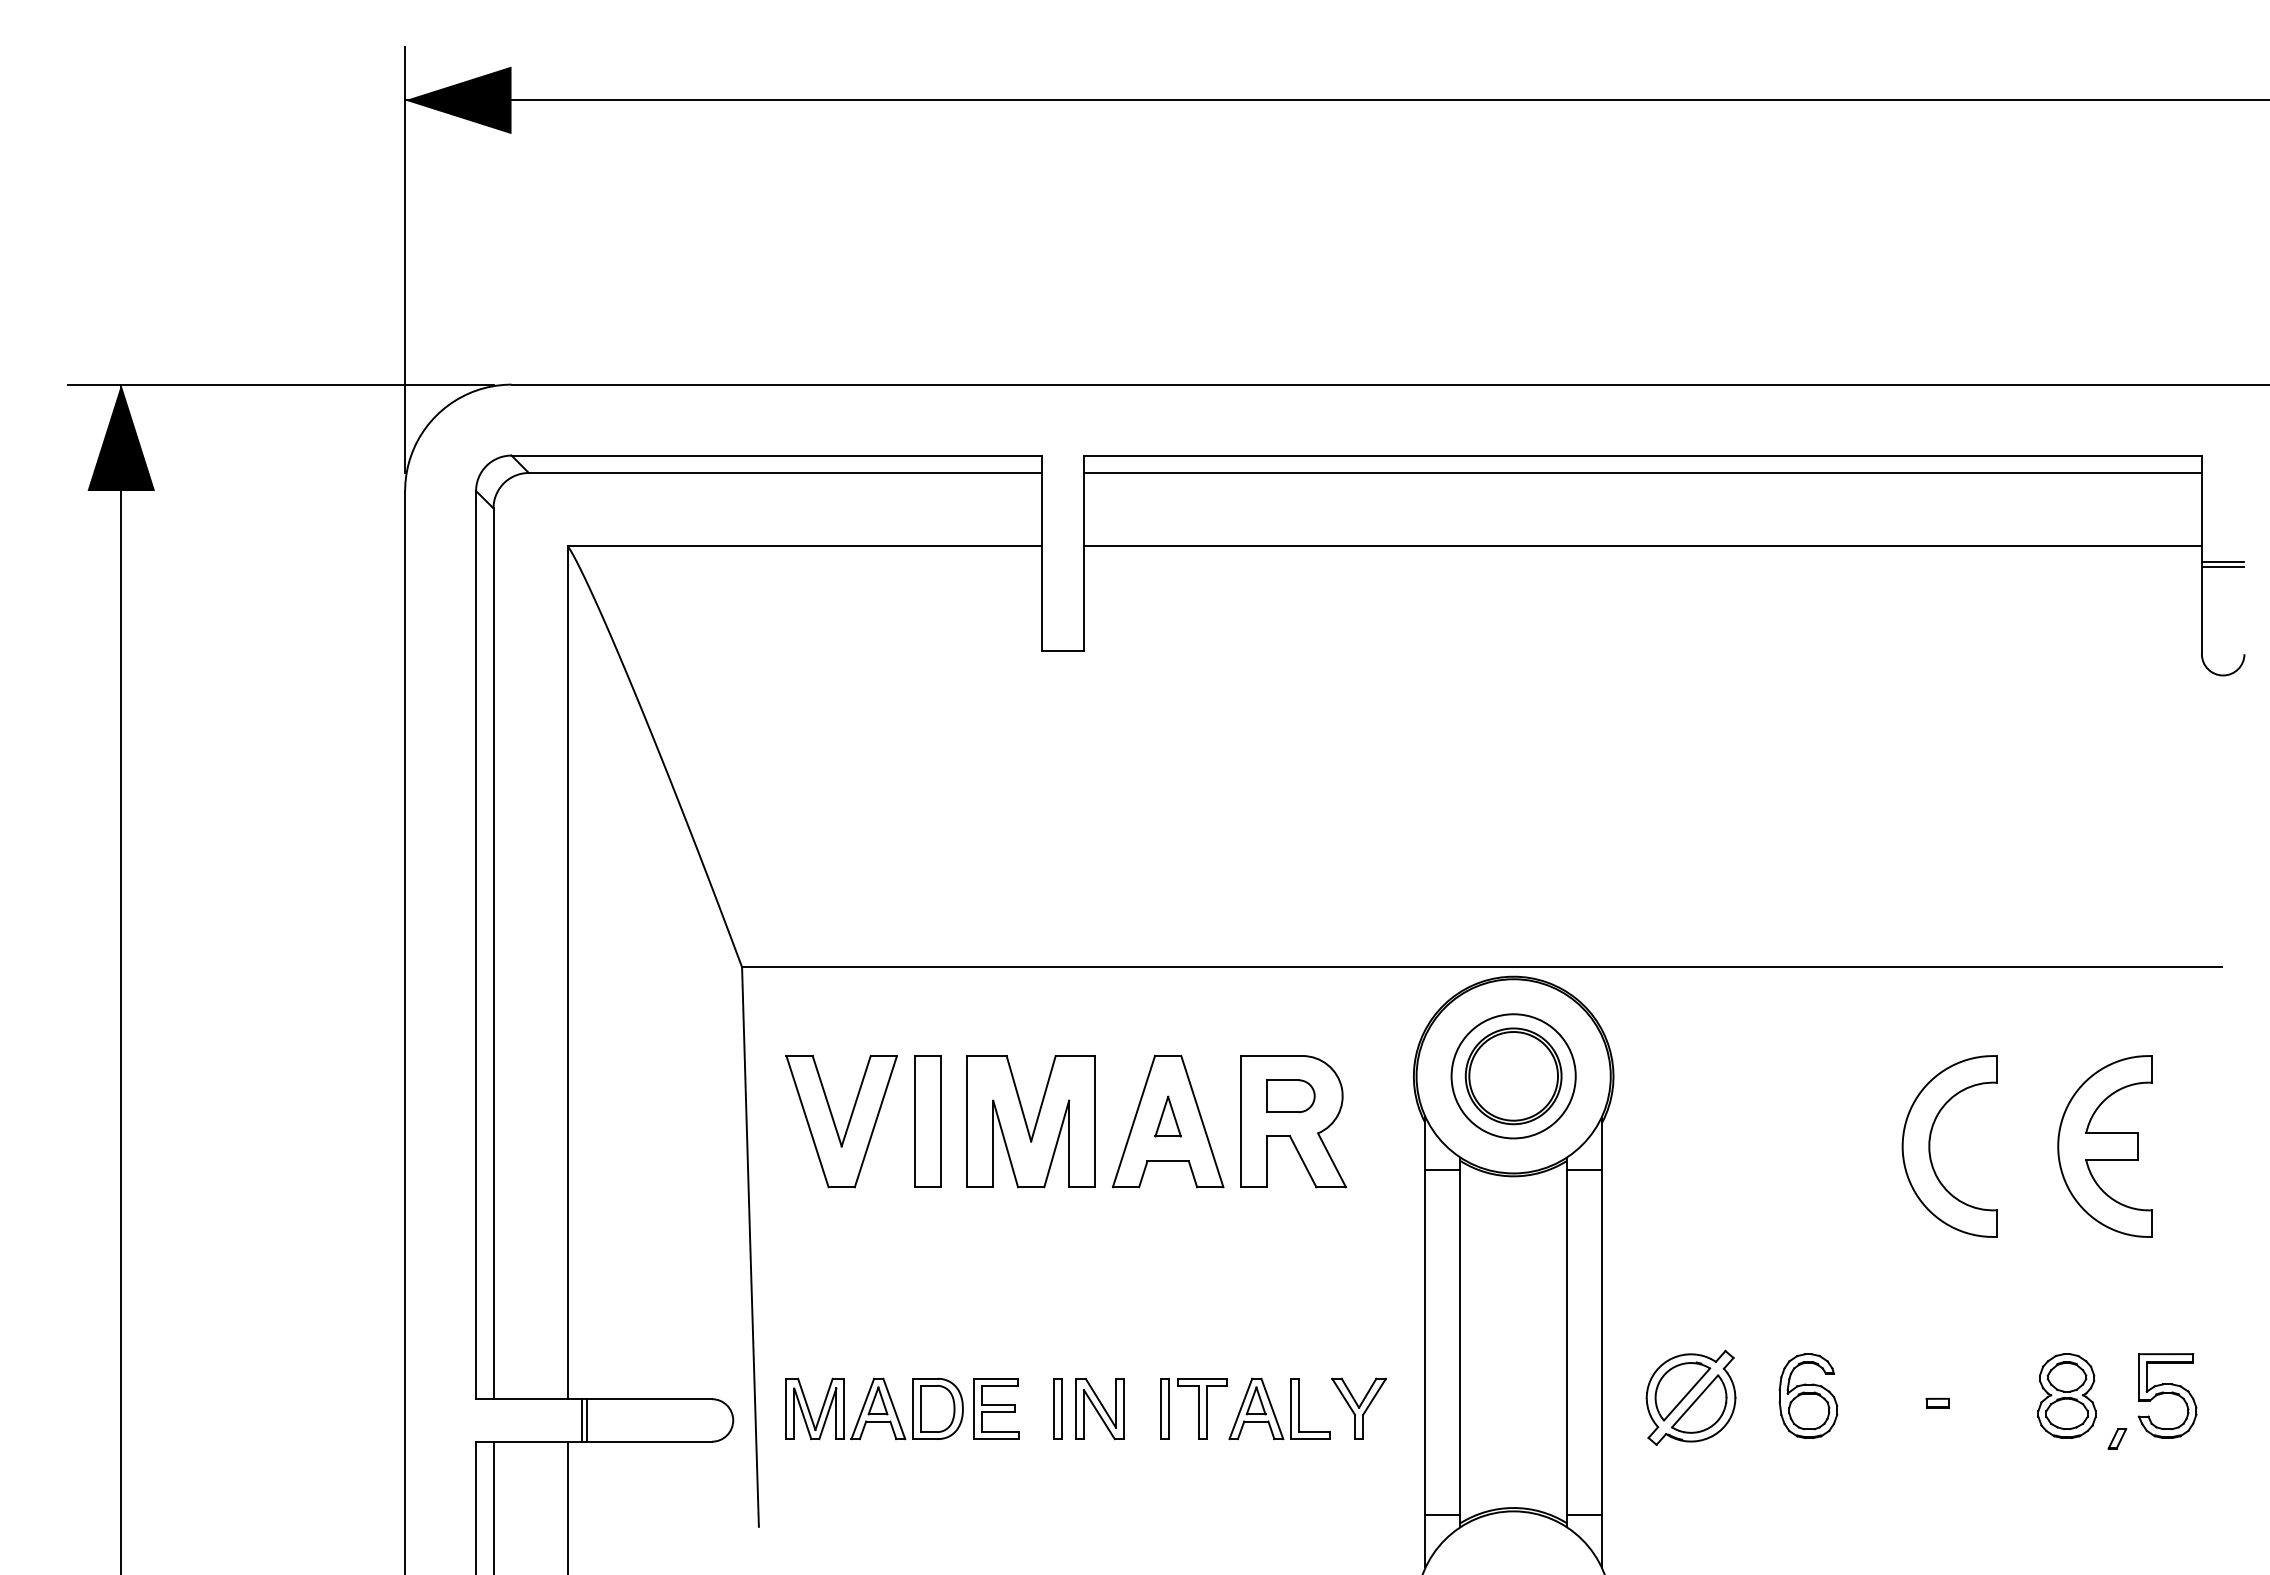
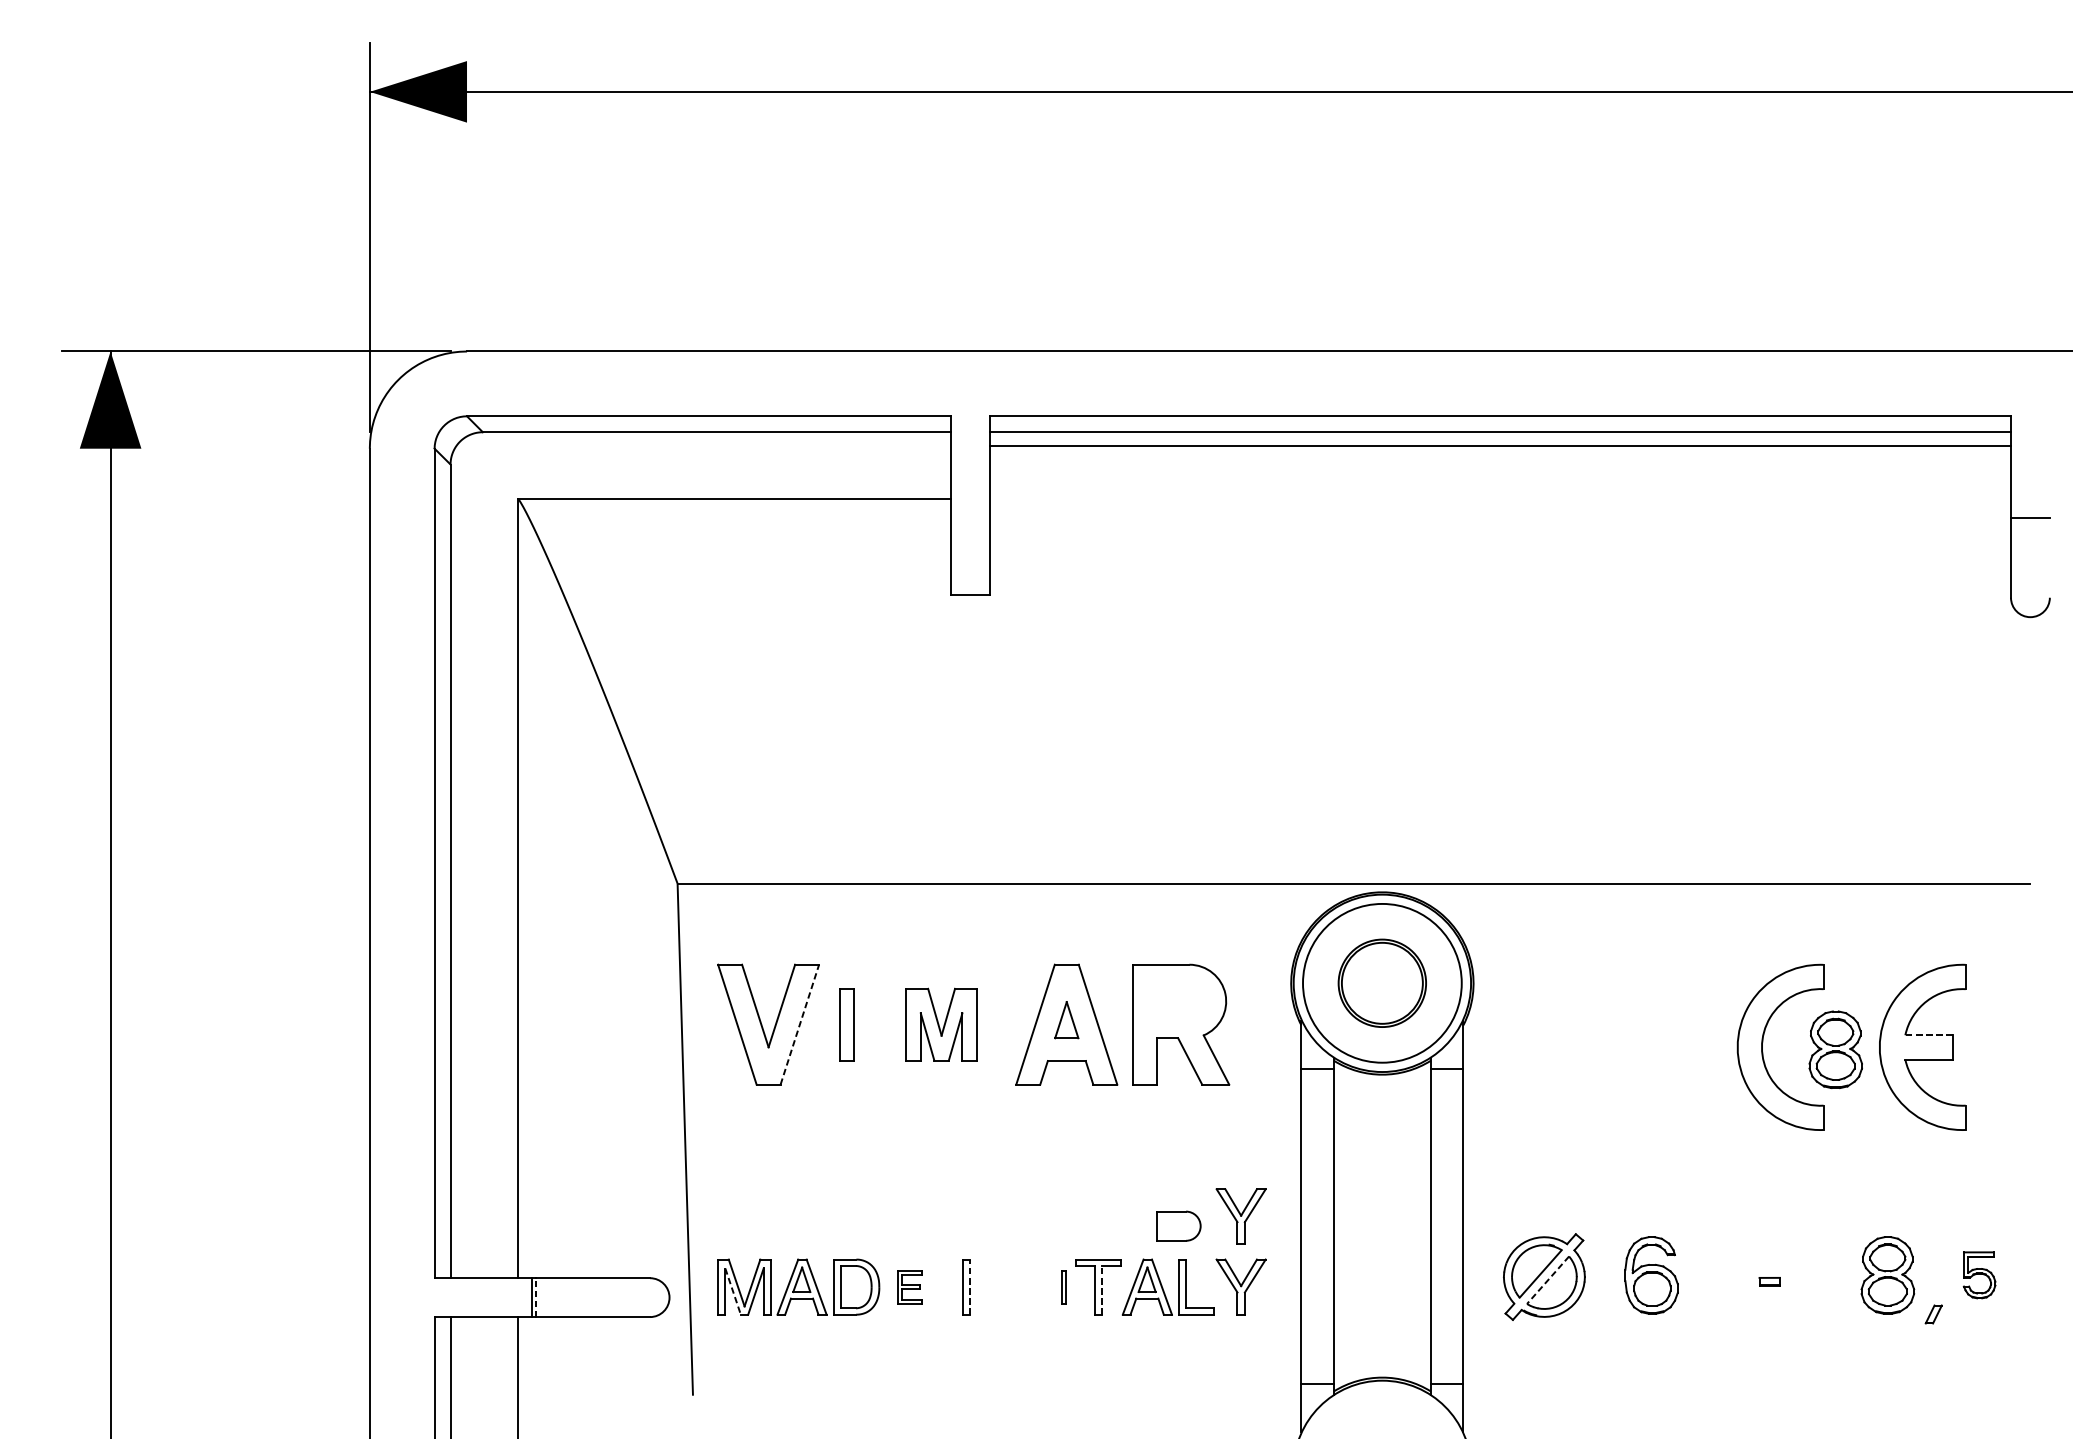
line: (1642, 546) -> (1500, 446), moved
line: (2222, 561) -> (2029, 513), removed
circle: (1513, 1076) -> (1382, 983), size x1.4
part: (1290, 1096) -> (1178, 1226), moved
line: (875, 1121) -> (799, 1024), solid -> dashed
part: (927, 1121) -> (846, 1024), size x0.6
part: (1030, 1121) -> (941, 1024), size x0.6
line: (2112, 1133) -> (1929, 1035), solid -> dashed
part: (2009, 1148) -> (1835, 1049), added
part: (1358, 1331) -> (1240, 1216), added
part: (2167, 1395) -> (1979, 1274), size x0.6
line: (1695, 1401) -> (1548, 1280), solid -> dashed
part: (996, 1408) -> (909, 1286), size x0.6
line: (1062, 1408) -> (970, 1286), solid -> dashed
part: (1099, 1408) -> (1004, 1286), removed
part: (1164, 1408) -> (1063, 1286), size x0.6
line: (1206, 1412) -> (1101, 1290), solid -> dashed
line: (802, 1413) -> (732, 1291), solid -> dashed
line: (587, 1419) -> (536, 1296), solid -> dashed

